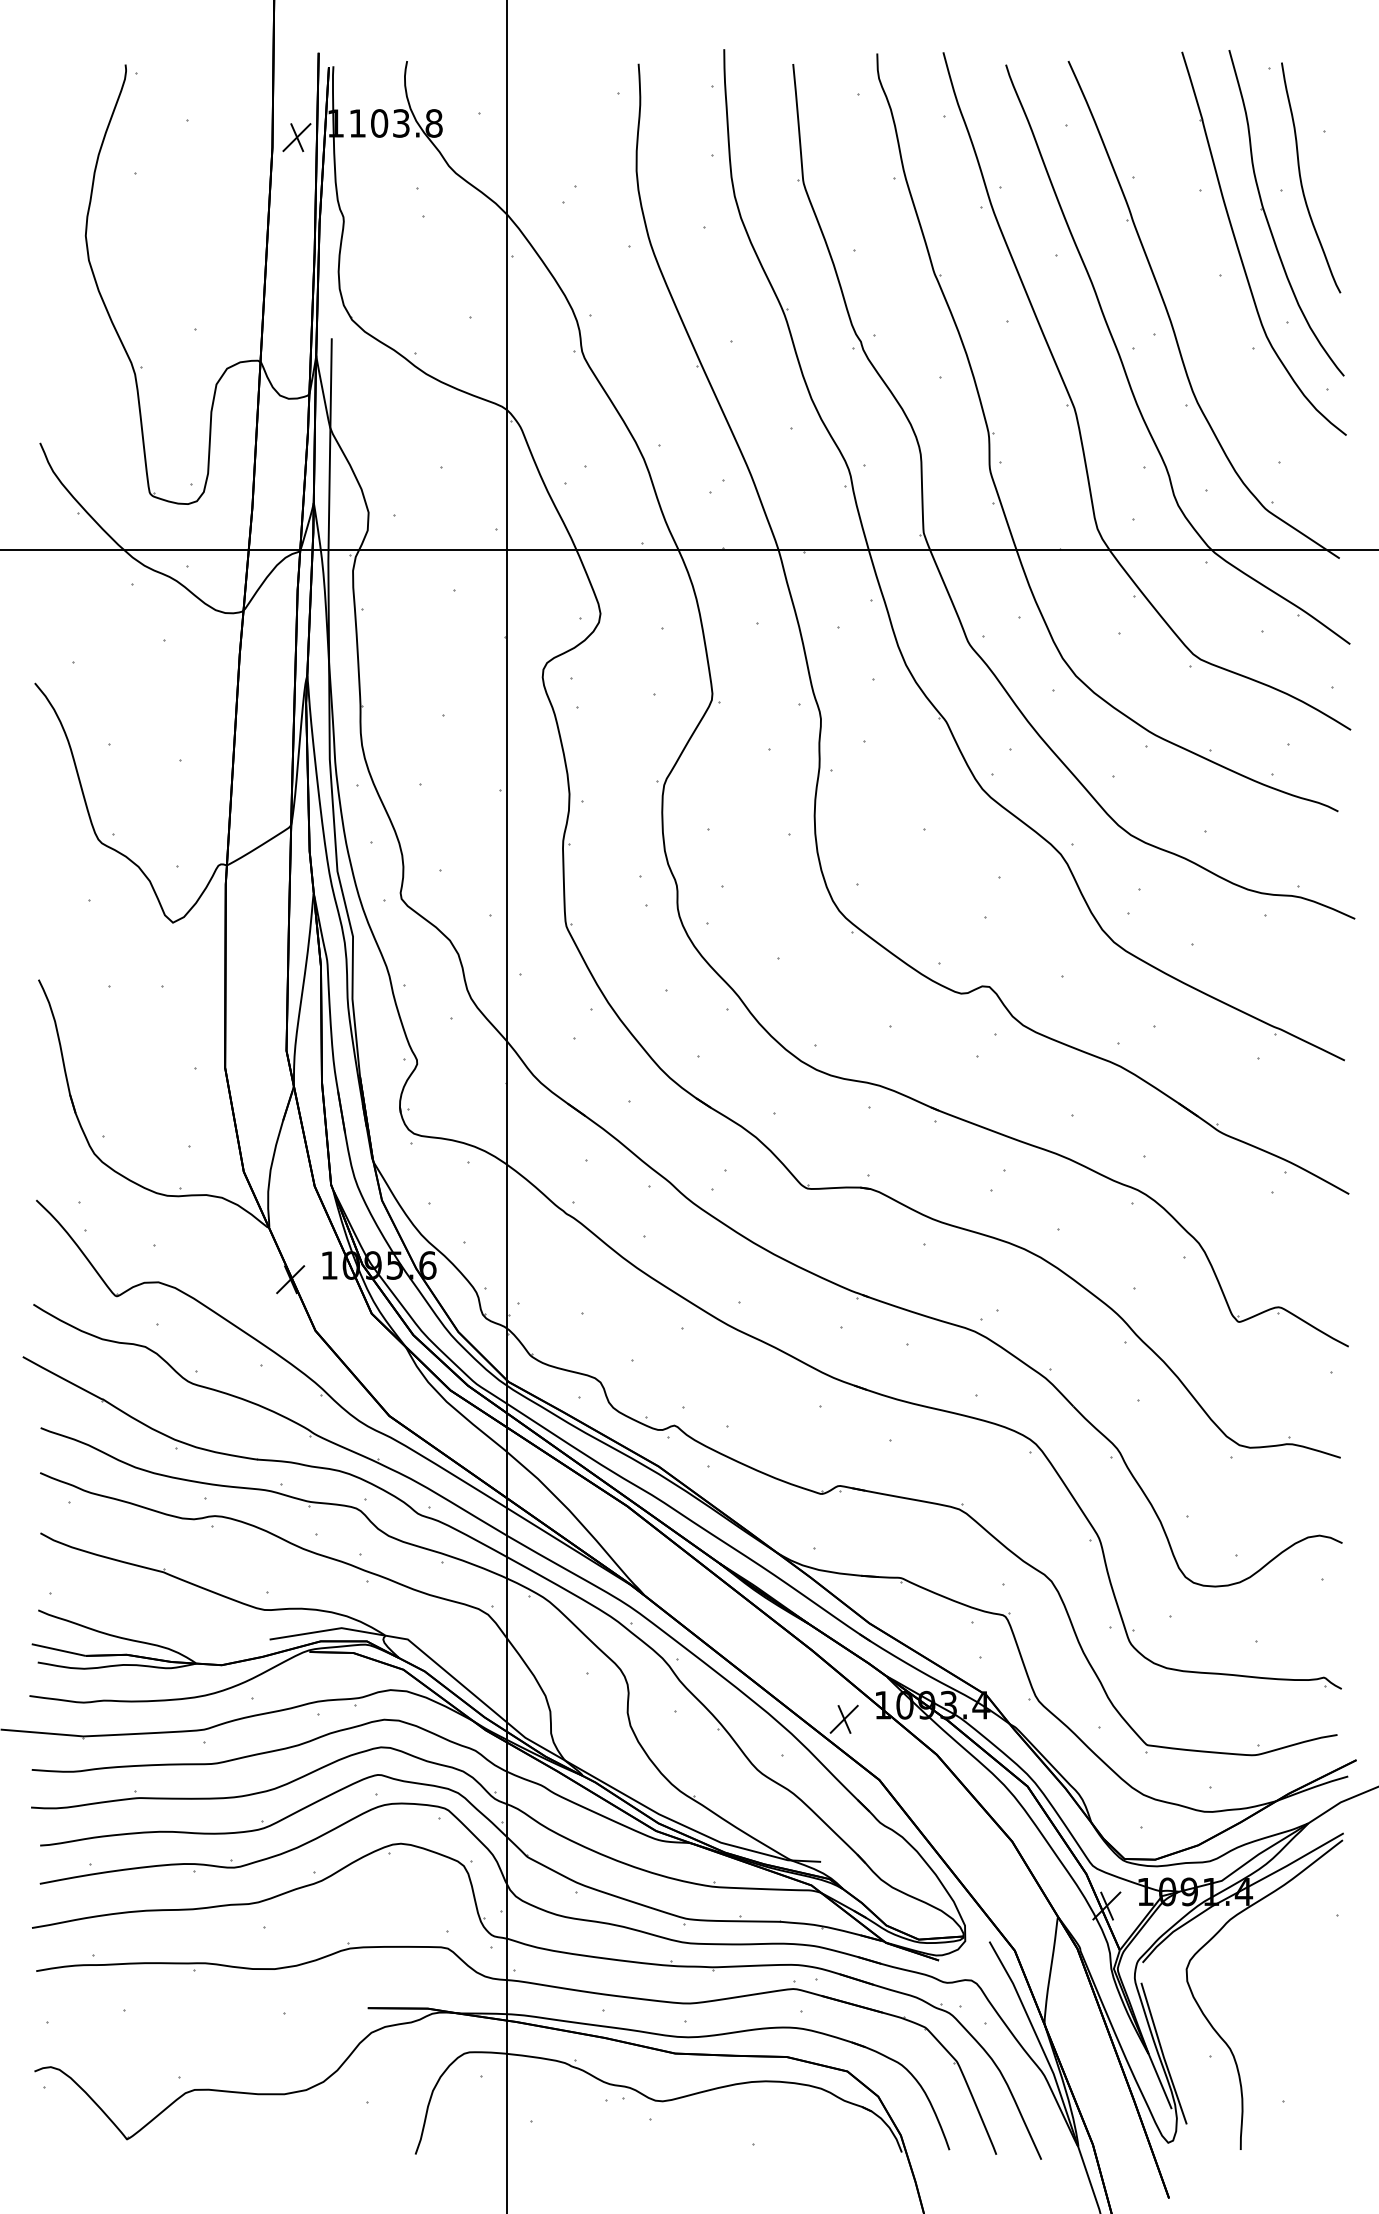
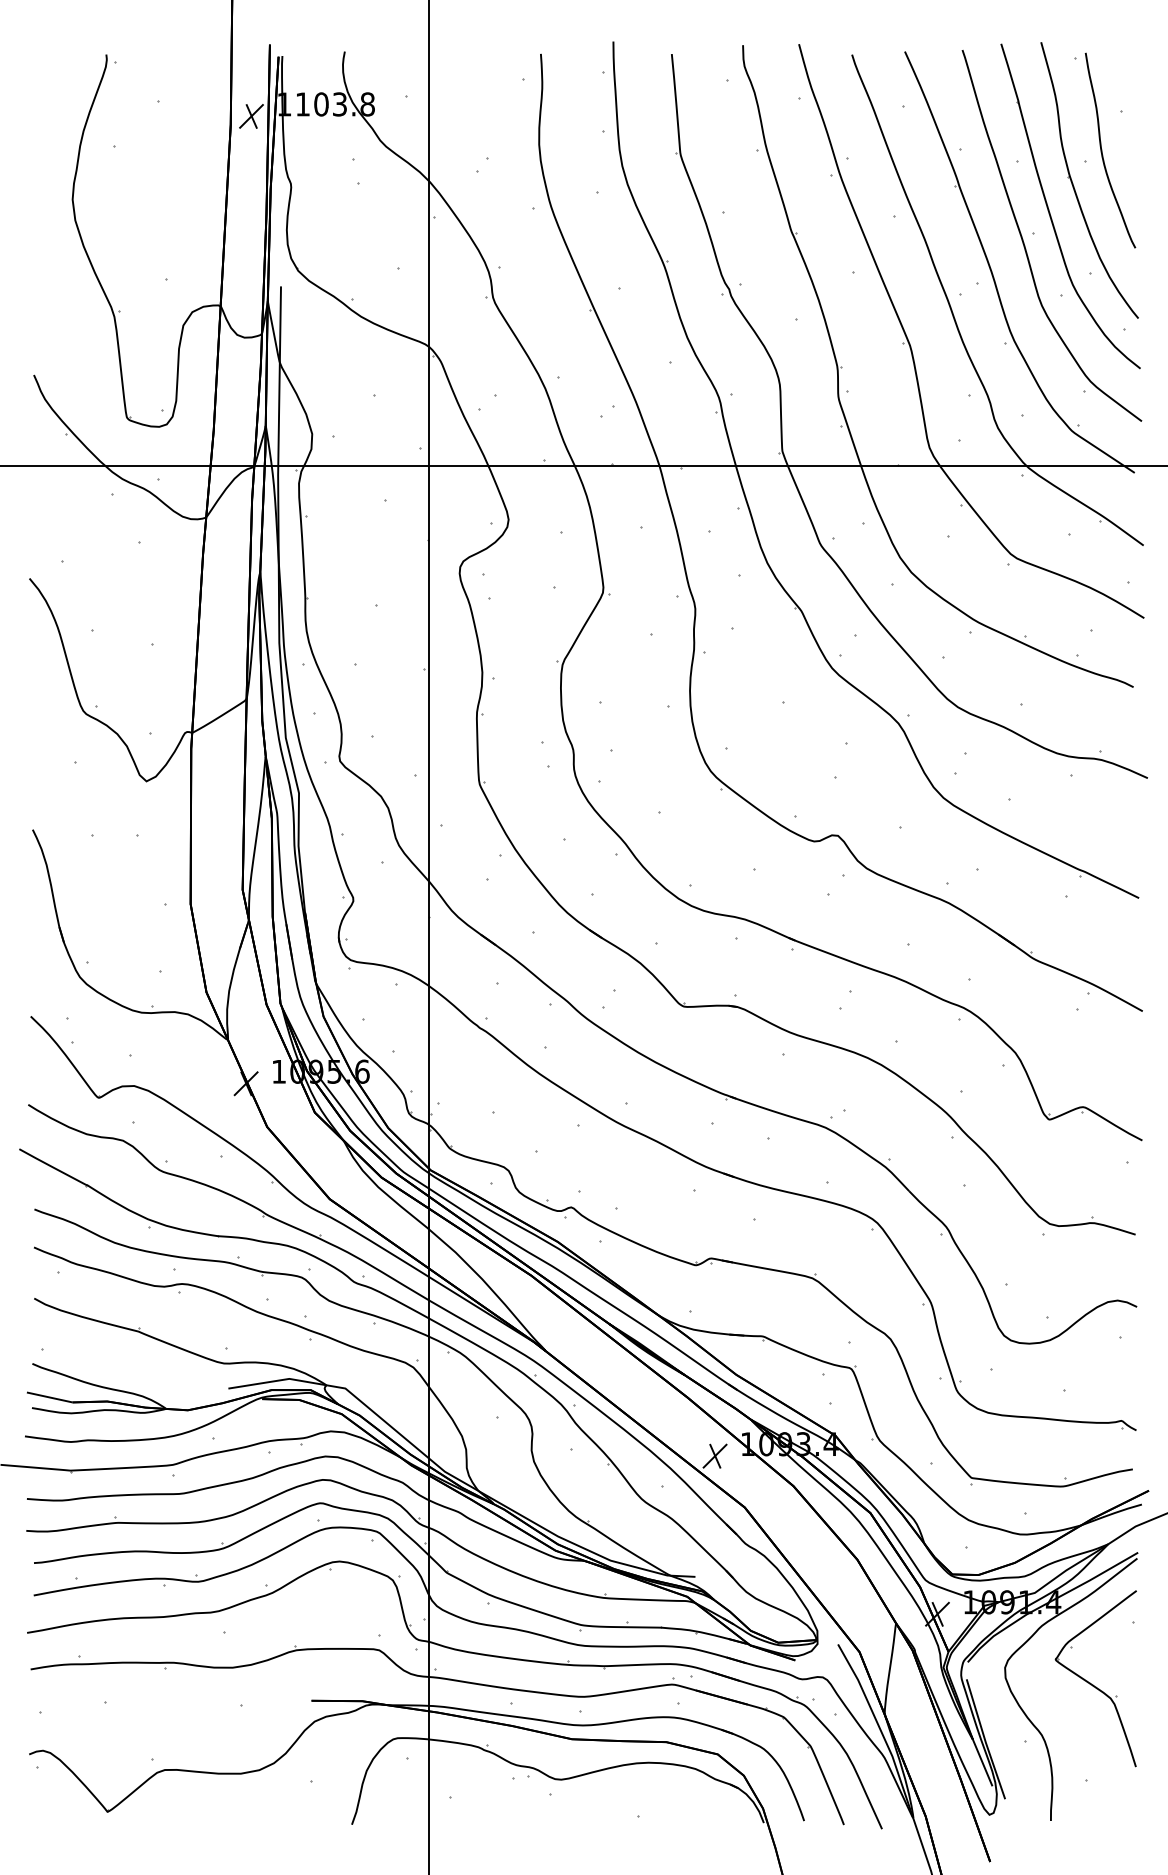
curve: (1209, 286) -> (1024, 242), added
part: (1288, 1987) -> (1091, 1683), added

